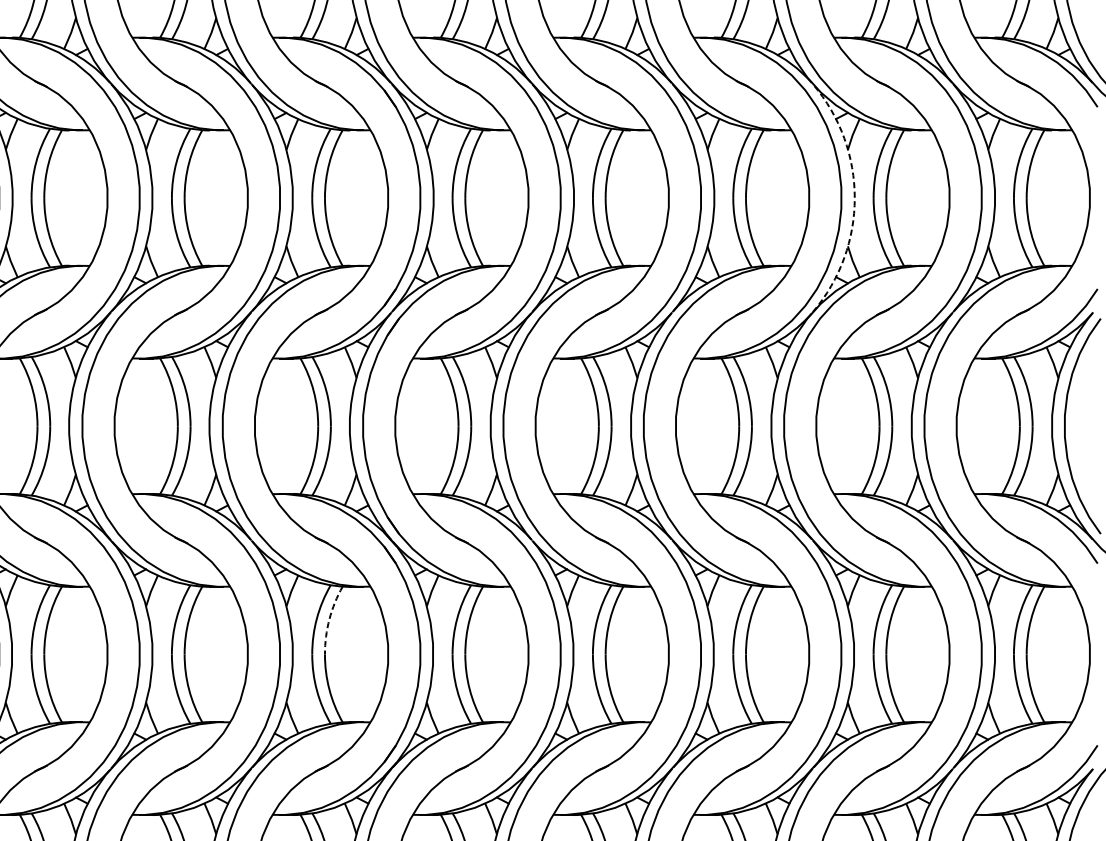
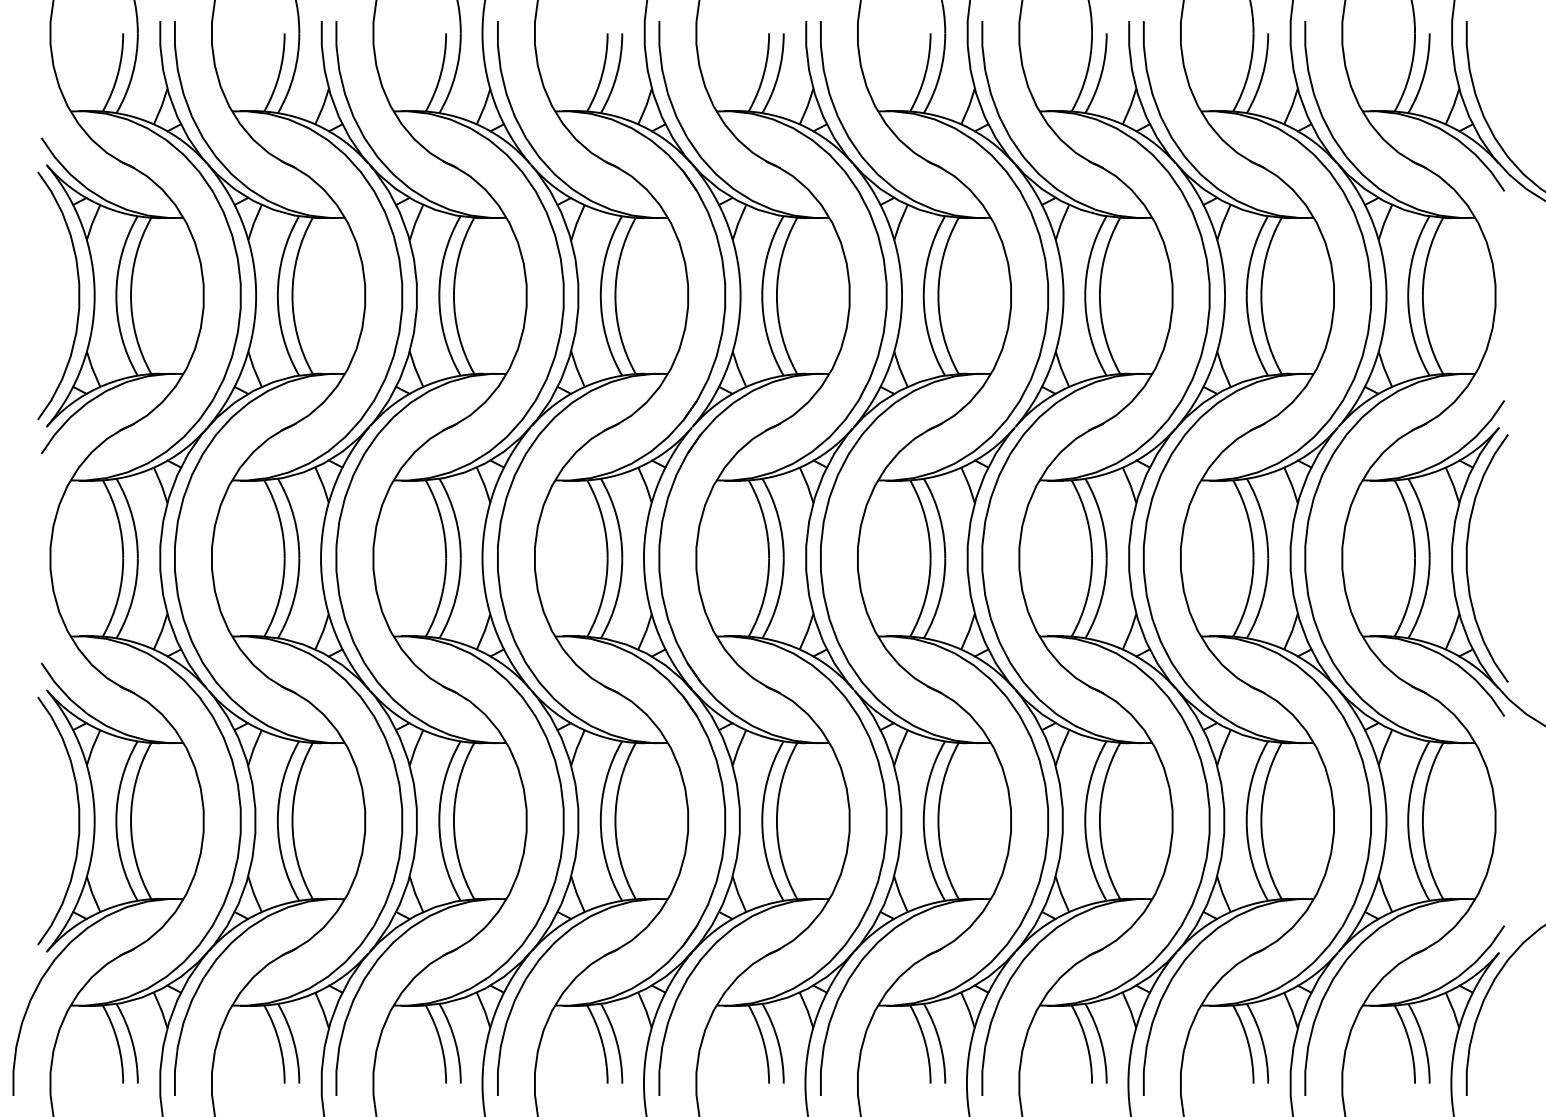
arc: (855, 197) -> (1225, 295), dashed -> solid
arc: (329, 619) -> (620, 780), dashed -> solid

